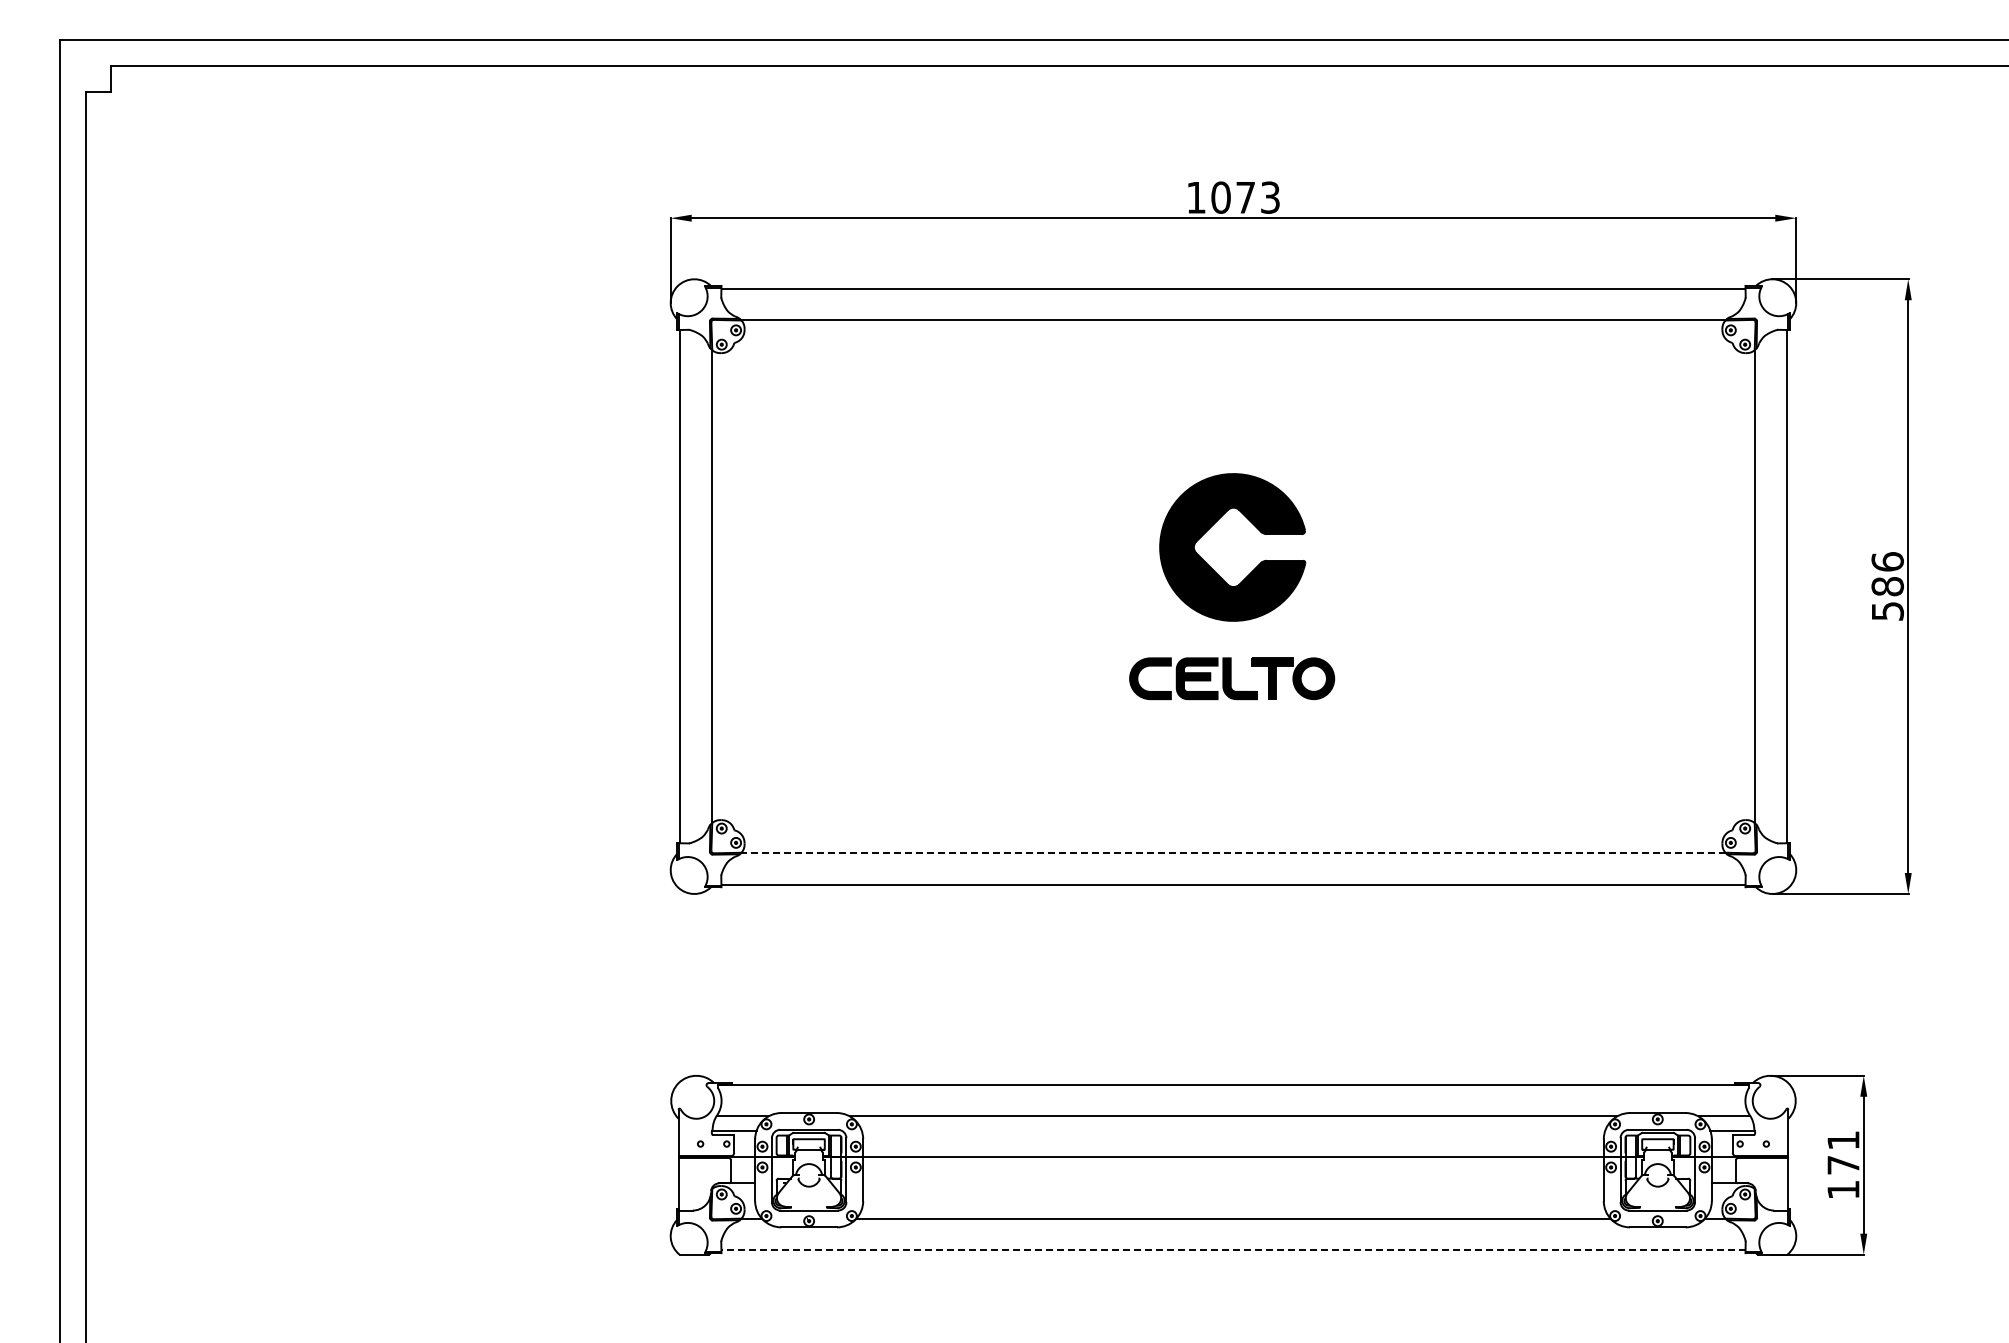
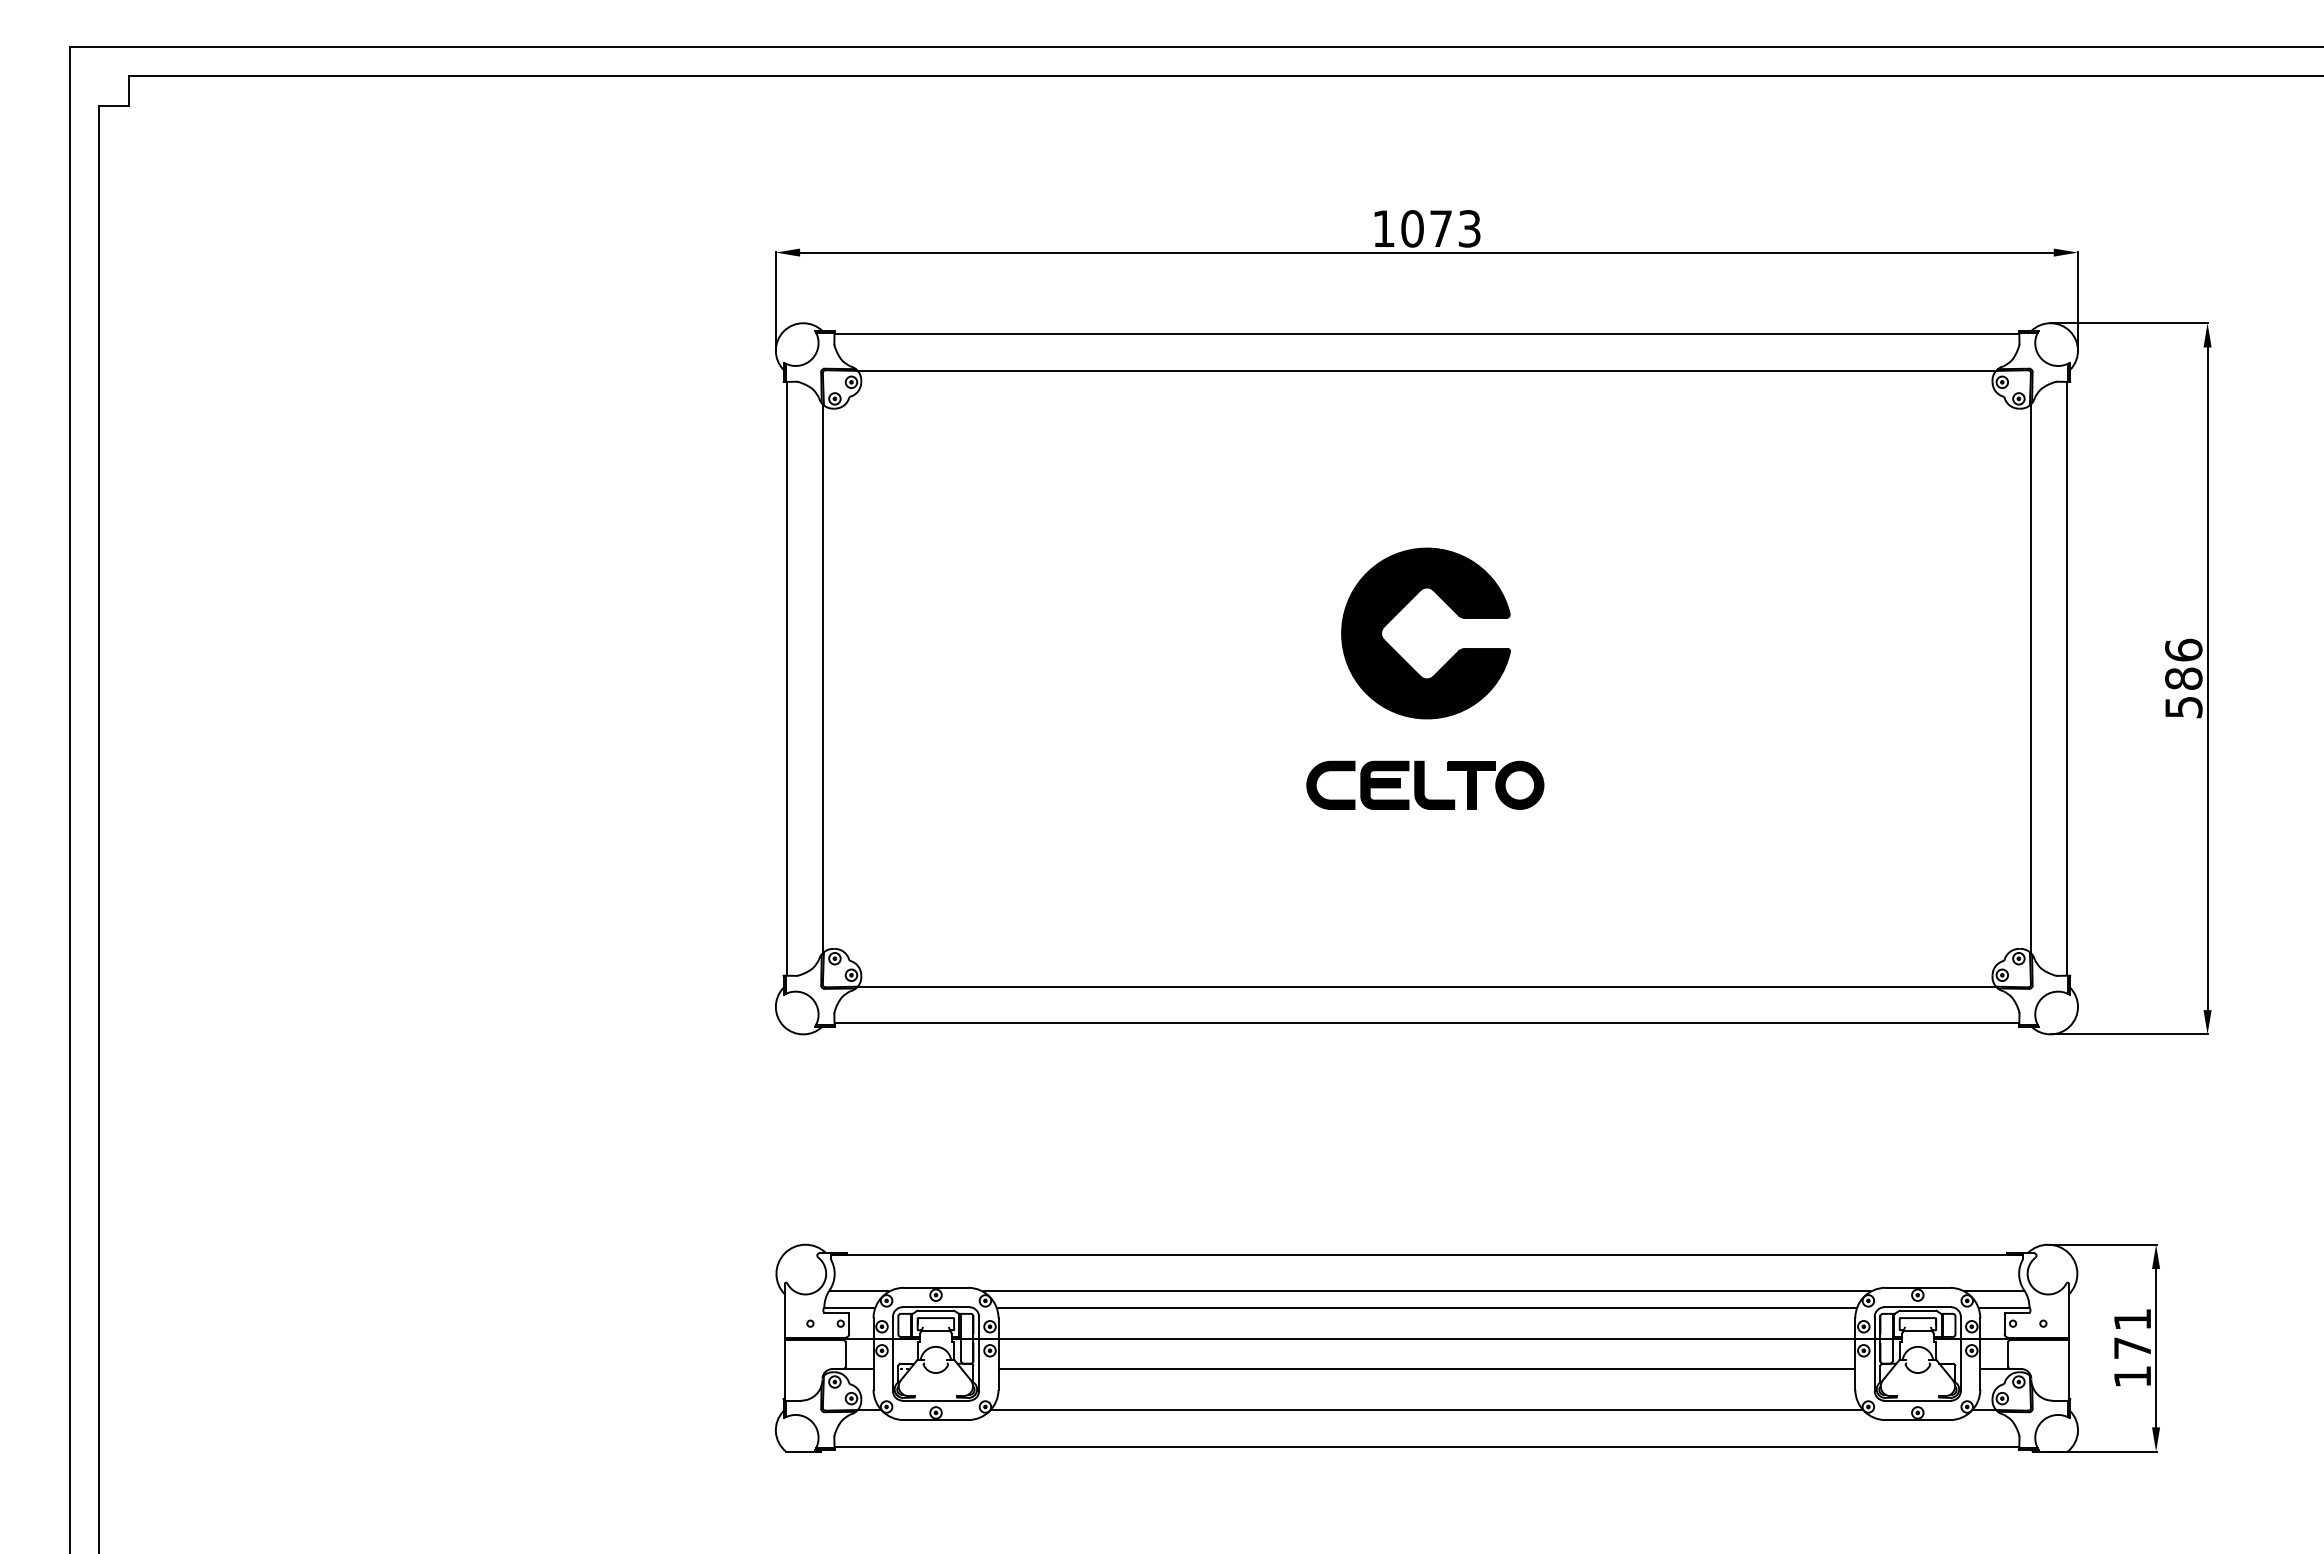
line: (1232, 853) -> (1425, 987), dashed -> solid
line: (1233, 1130) -> (1426, 1308), added
line: (1233, 1183) -> (1426, 1369), added
line: (1232, 1250) -> (1425, 1446), dashed -> solid

